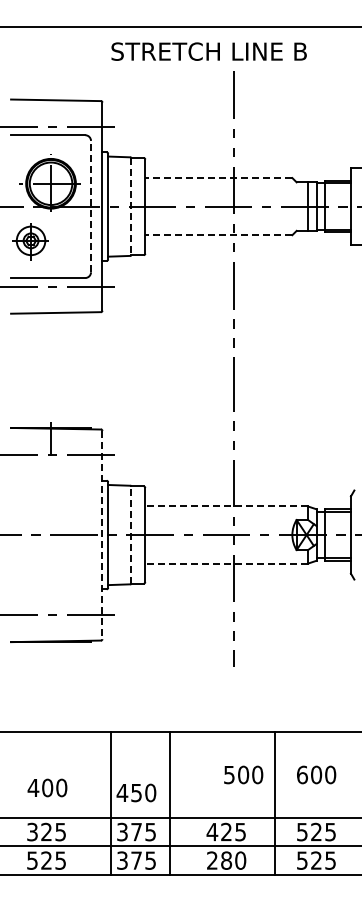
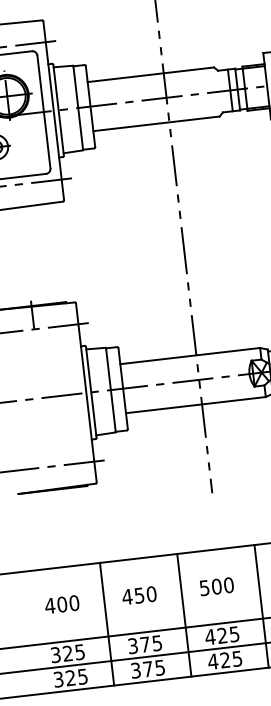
line: (218, 178) -> (150, 75), dashed -> solid
line: (91, 206) -> (44, 111), dashed -> solid
line: (131, 206) -> (78, 107), dashed -> solid
line: (218, 235) -> (156, 124), dashed -> solid
line: (226, 506) -> (190, 356), dashed -> solid
line: (102, 535) -> (86, 393), dashed -> solid
line: (131, 535) -> (111, 390), dashed -> solid
line: (226, 563) -> (195, 405), dashed -> solid
text: (243, 774) -> (216, 586), moved
text: (47, 787) -> (62, 604), moved
text: (136, 792) -> (139, 595), moved
line: (110, 803) -> (107, 624), moved
line: (170, 803) -> (184, 615), moved
text: (32, 859) -> (58, 678), 525 -> 325
text: (226, 860) -> (225, 660), 280 -> 425

